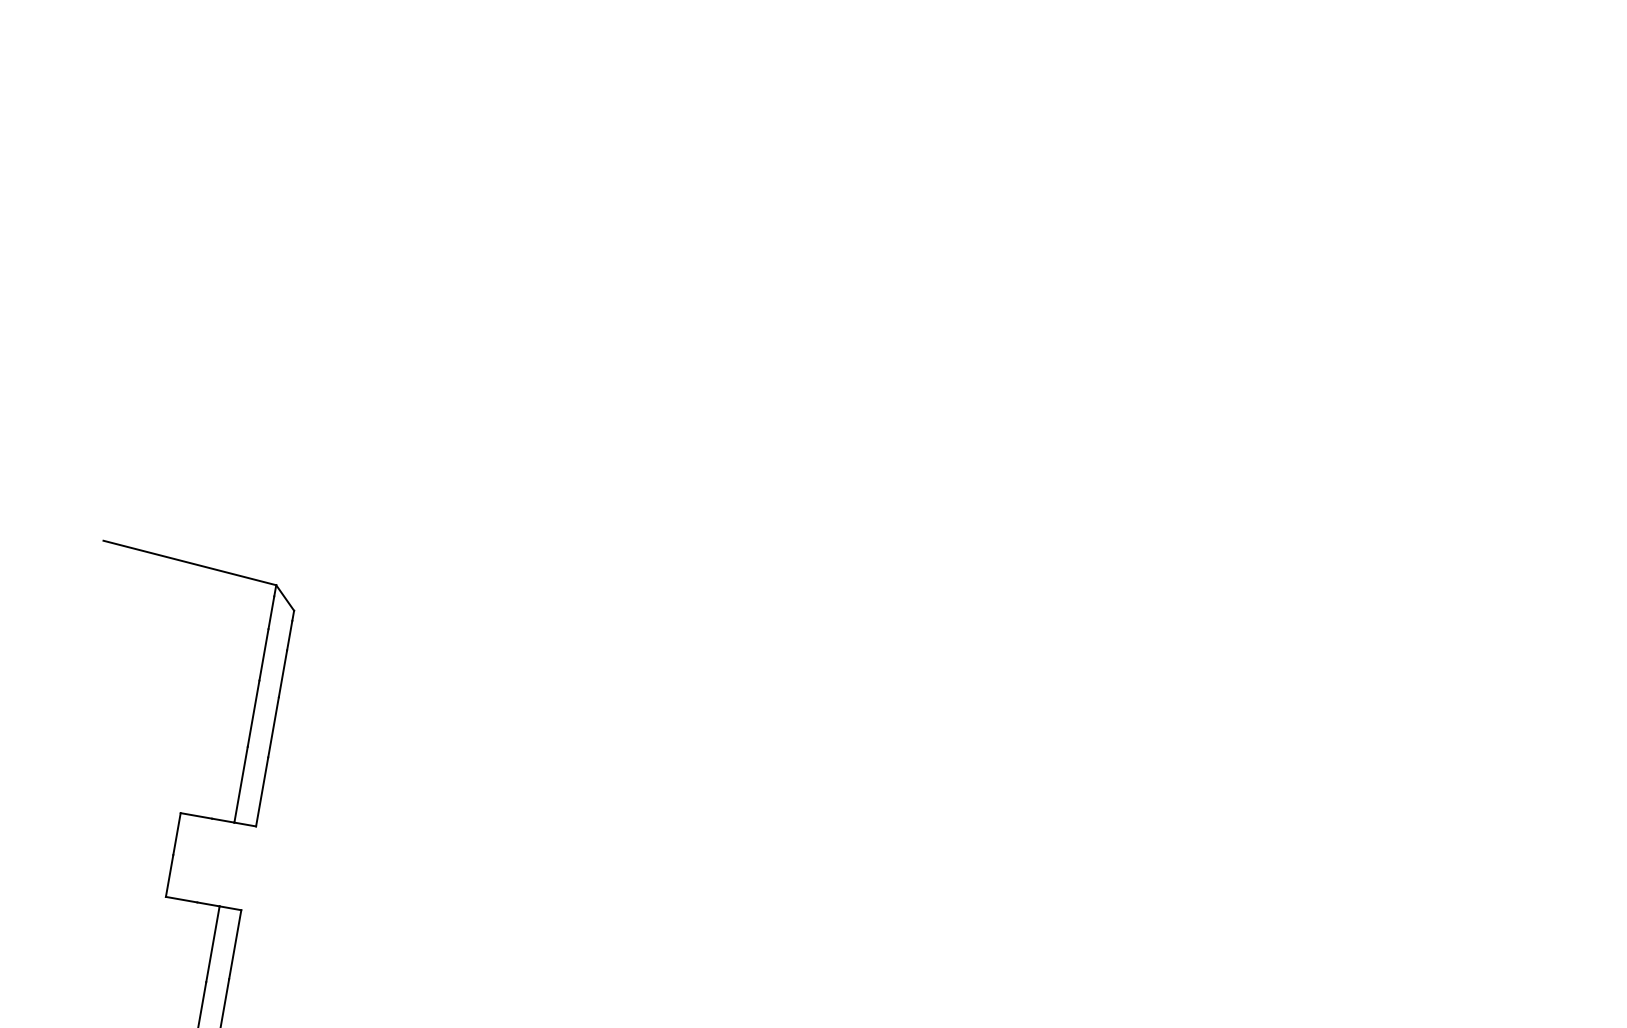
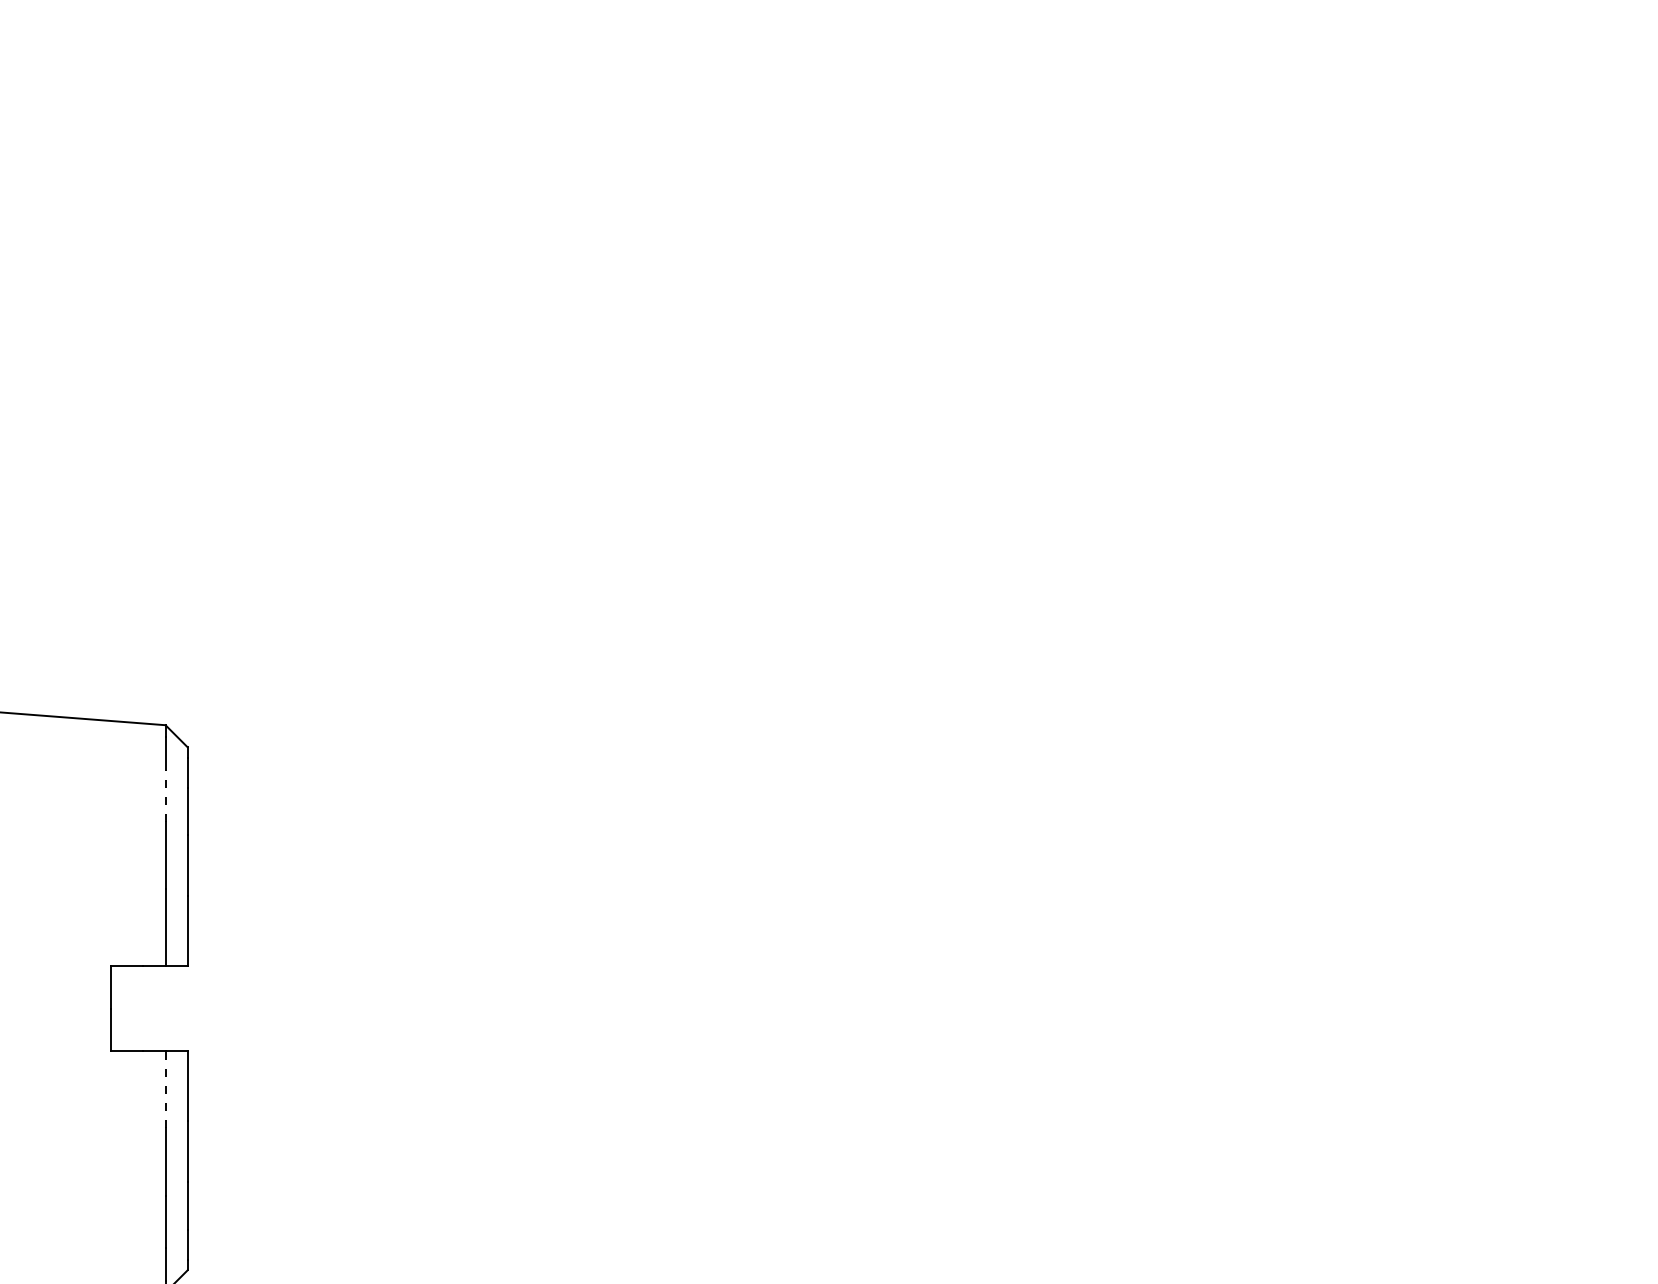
line: (263, 654) -> (165, 795), solid -> dashed
line: (212, 943) -> (165, 1089), solid -> dashed

